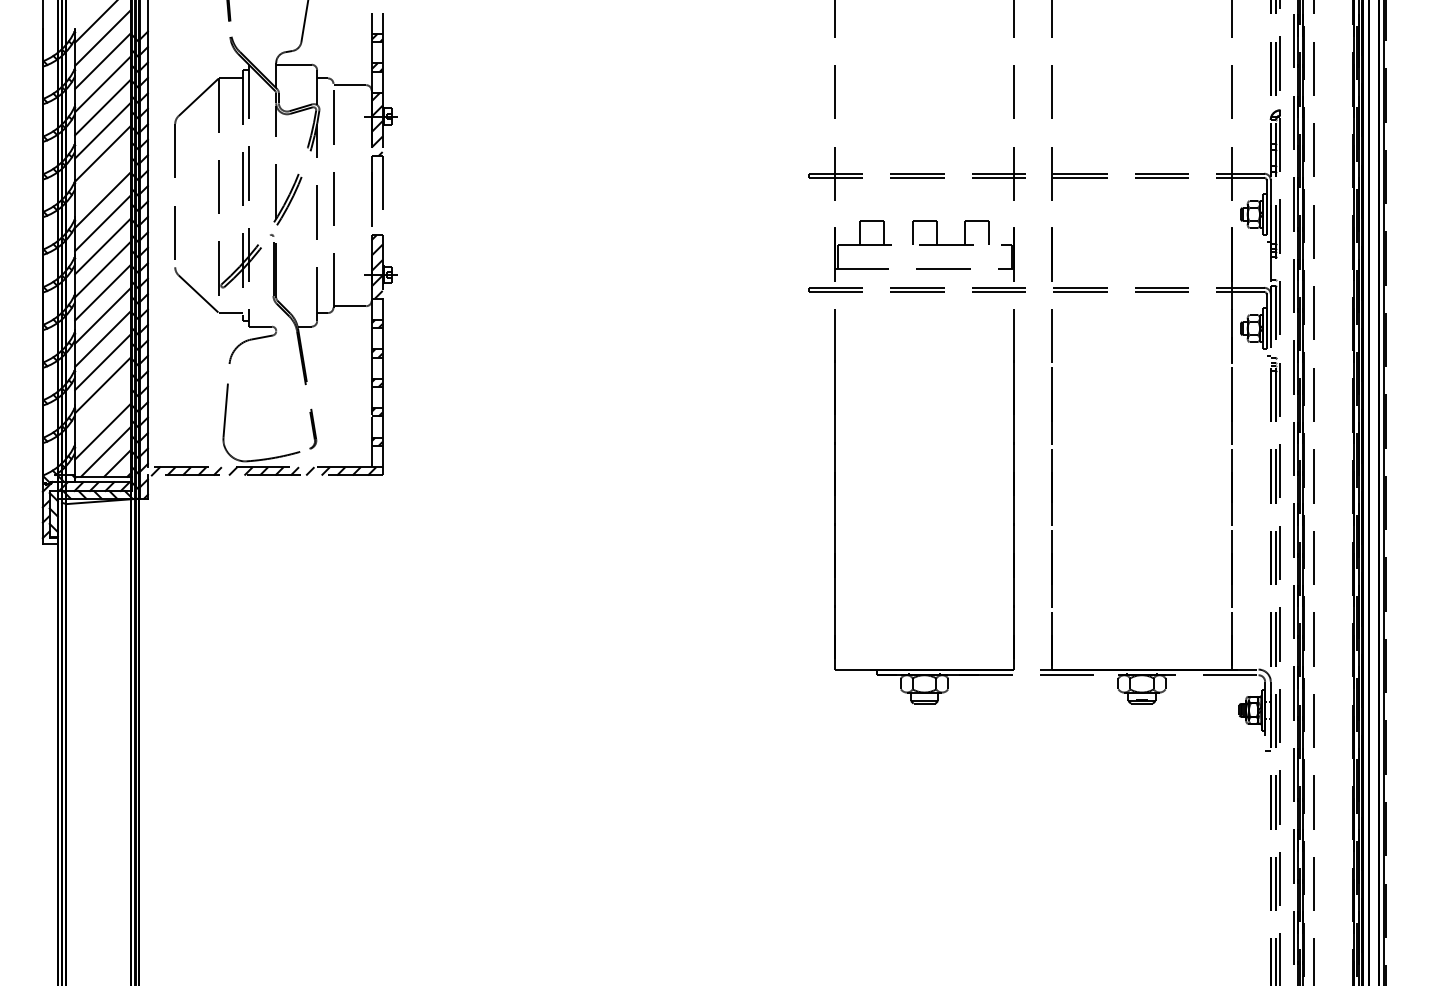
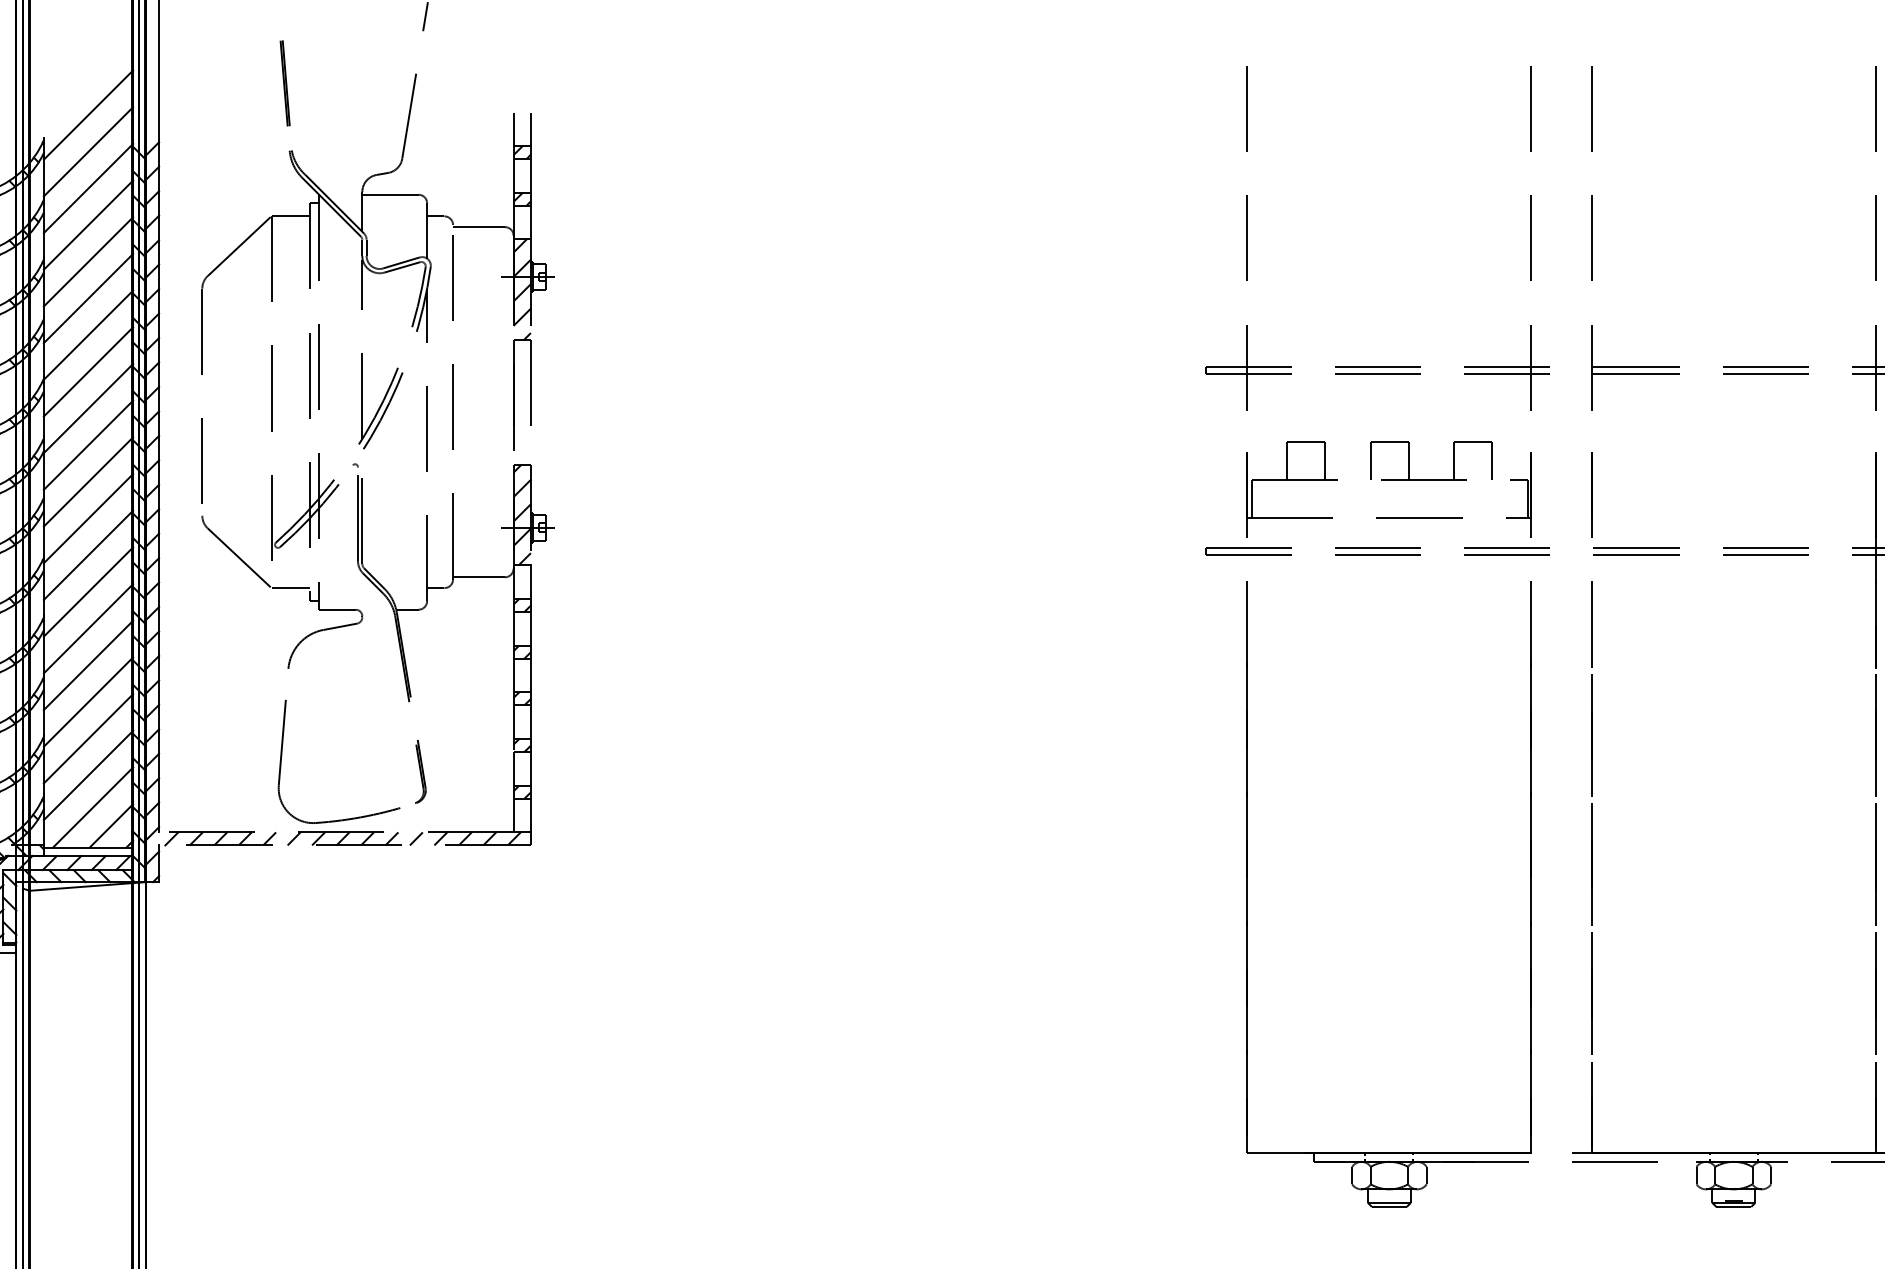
line: (103, 176) -> (88, 371), added
line: (103, 407) -> (88, 737), added

